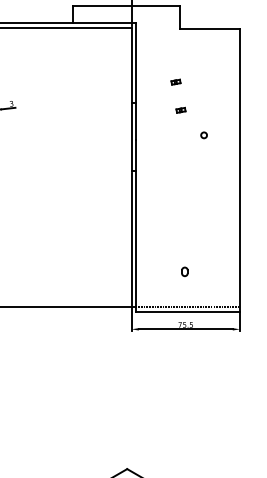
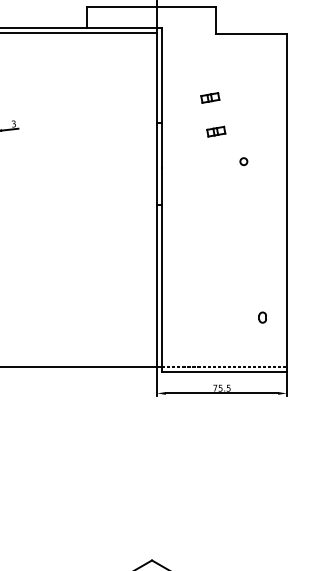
part: (175, 82) -> (209, 98), size x1.67
part: (180, 110) -> (215, 131), size x1.67
part: (184, 271) -> (262, 317), moved

